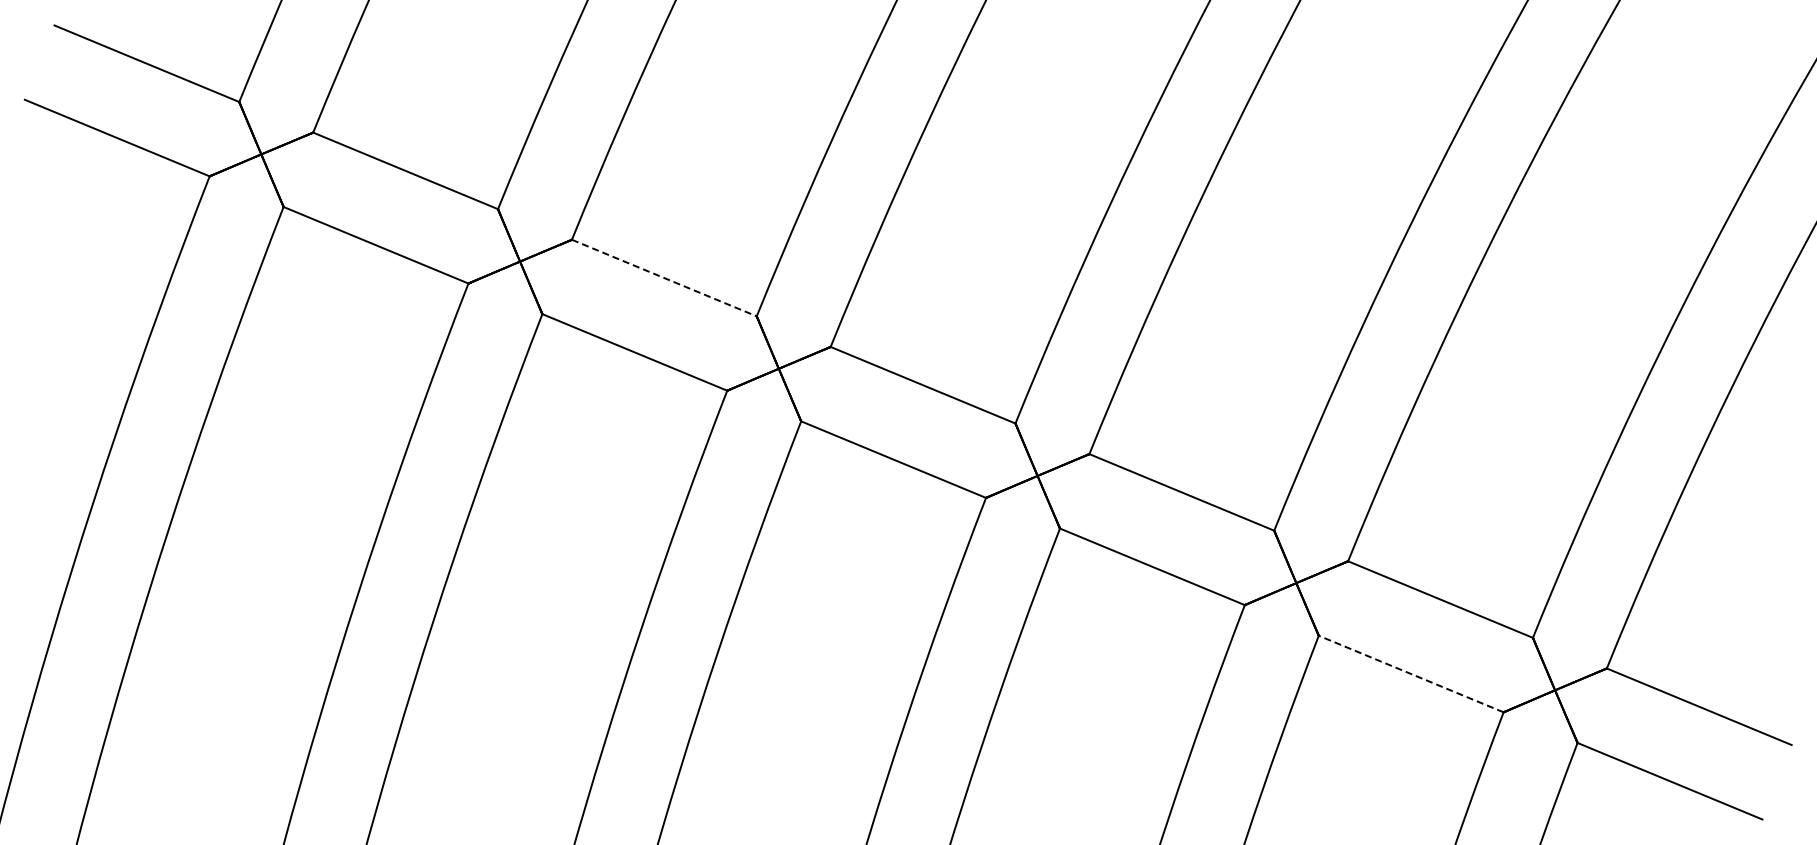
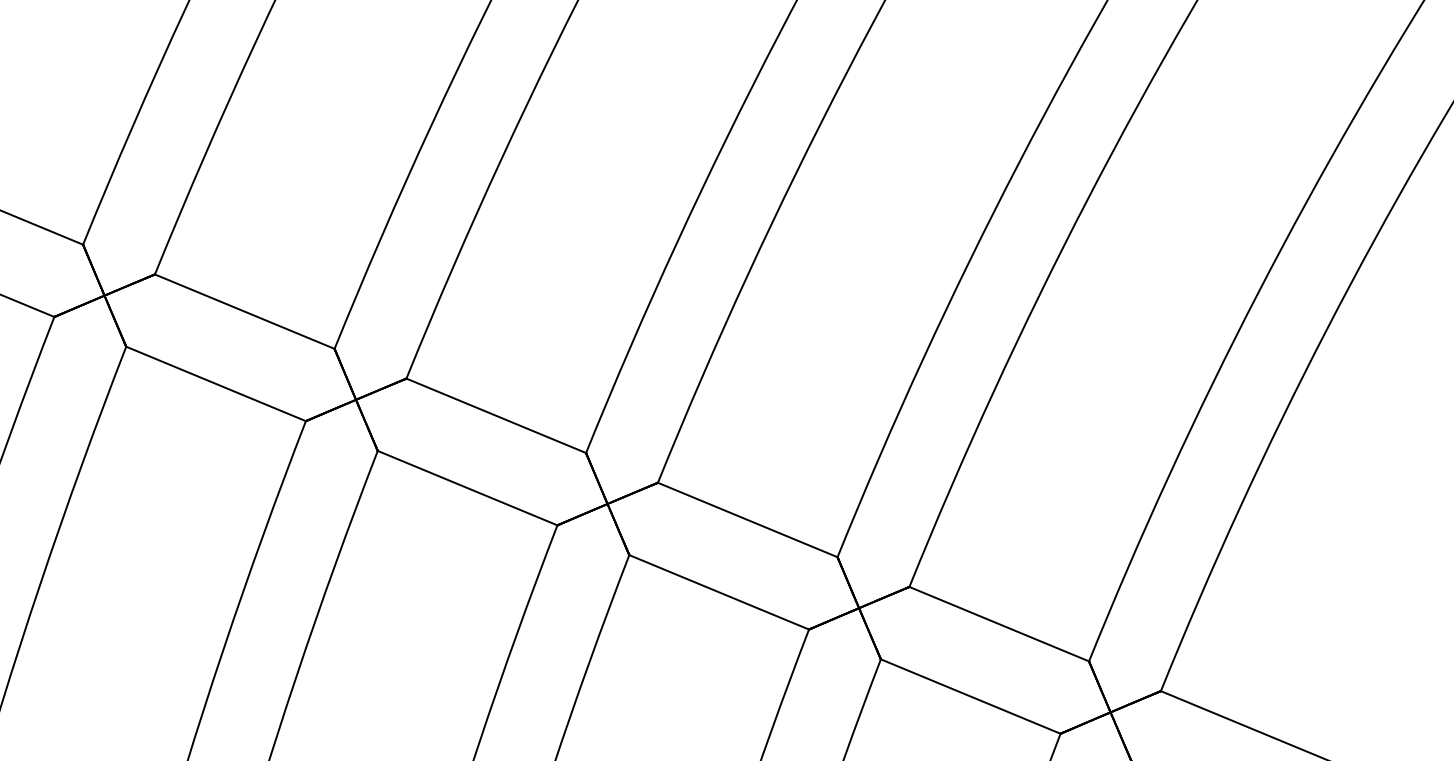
line: (664, 278) -> (244, 312), dashed -> solid
line: (1410, 673) -> (970, 696), dashed -> solid

